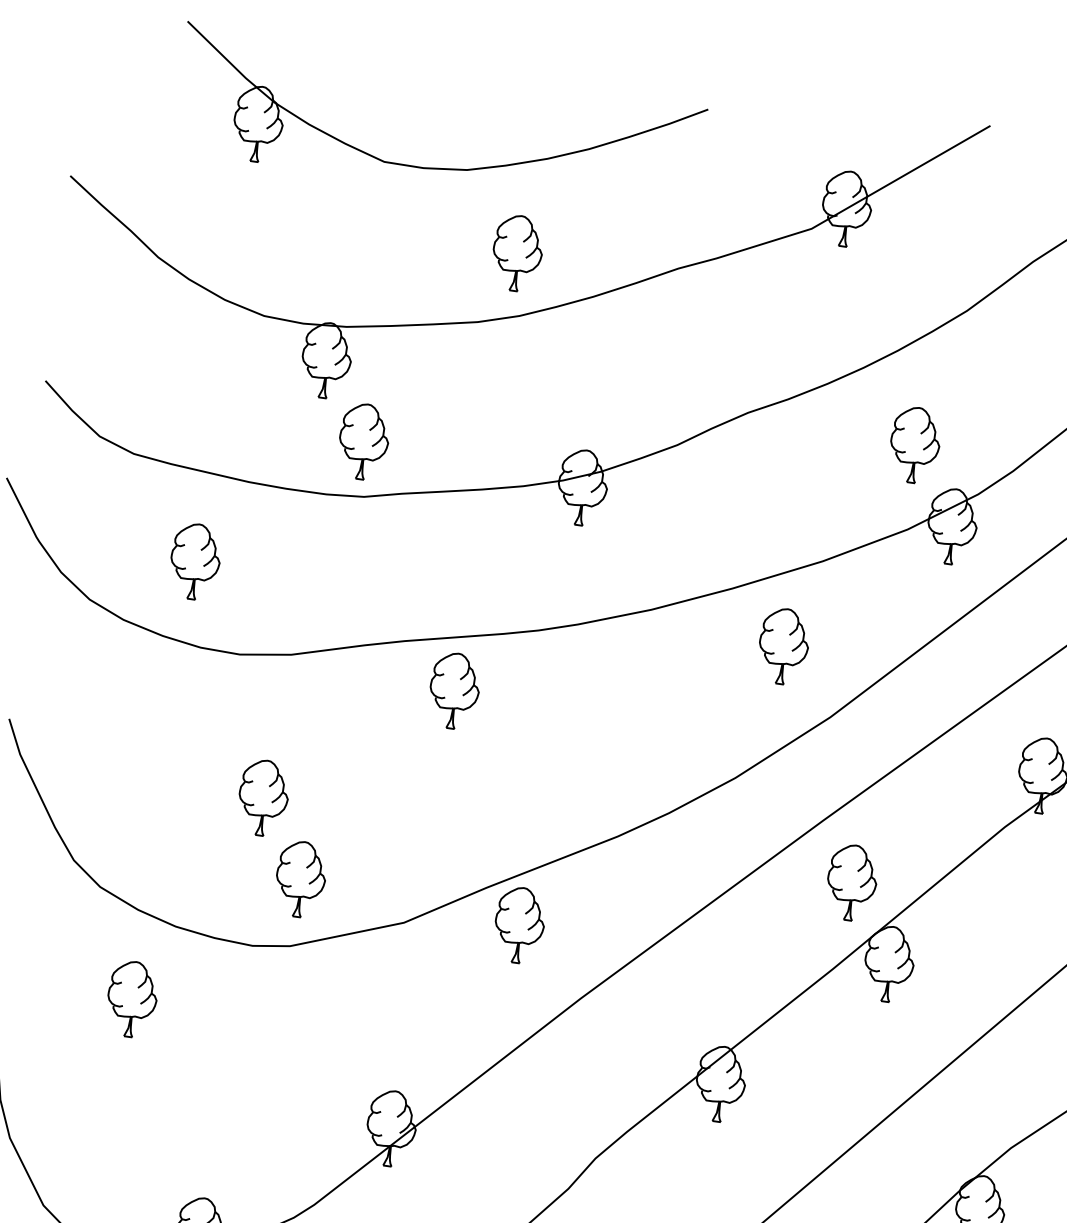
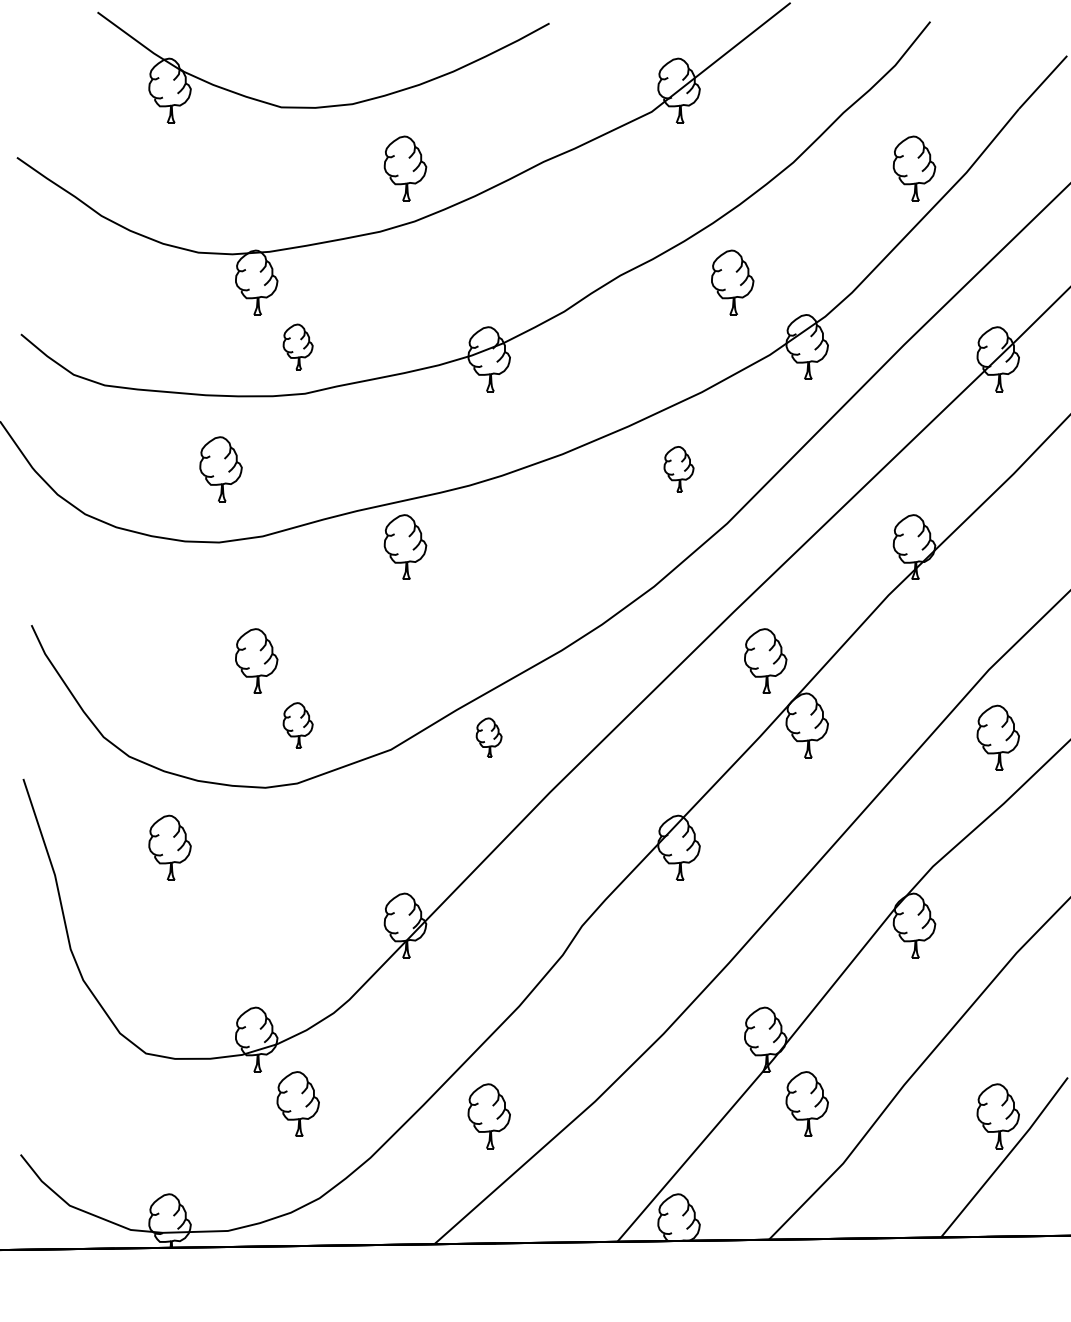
part: (363, 440) -> (297, 346), size x0.7
part: (914, 444) -> (732, 282), moved
part: (194, 561) -> (220, 469), moved
part: (783, 646) -> (678, 469), size x0.7
part: (299, 879) -> (297, 725), size x0.7
part: (518, 924) -> (488, 737), size x0.6

